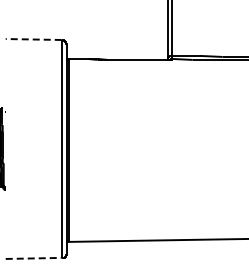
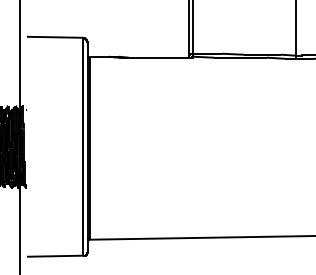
line: (33, 39) -> (54, 37), dashed -> solid
line: (34, 258) -> (55, 256), dashed -> solid

